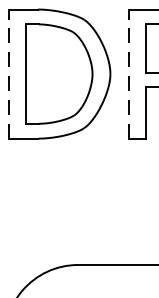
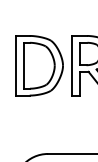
line: (9, 73) -> (16, 65), dashed -> solid
line: (128, 73) -> (71, 65), dashed -> solid

